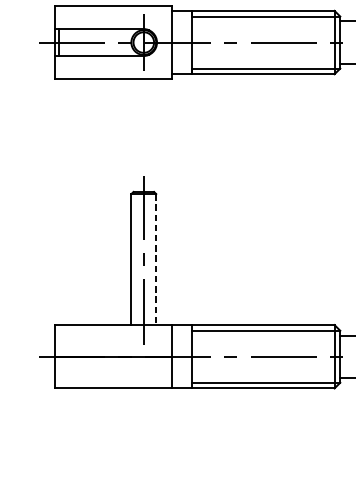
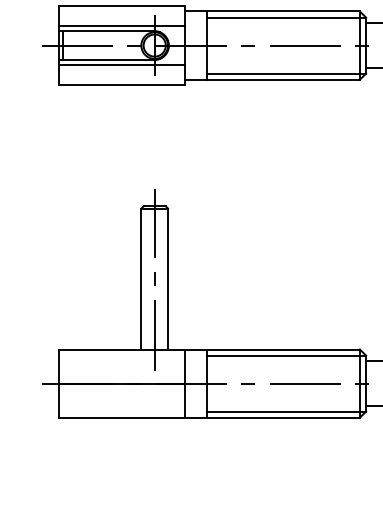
line: (113, 23) -> (122, 25), added
line: (113, 61) -> (122, 65), added
line: (156, 259) -> (168, 279), dashed -> solid

